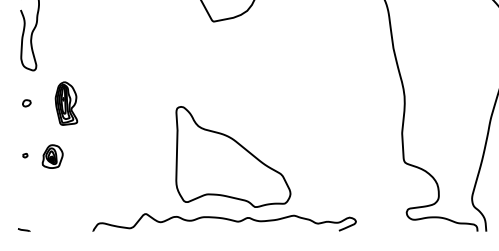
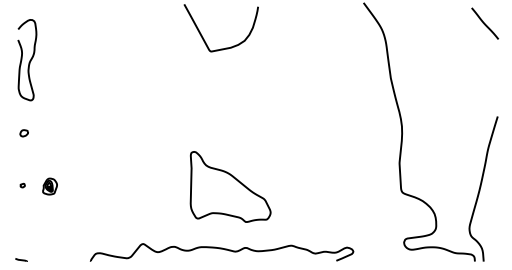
part: (66, 103) -> (63, 133), removed
part: (52, 156) -> (49, 186), size x0.7
part: (233, 156) -> (230, 186), size x0.7

